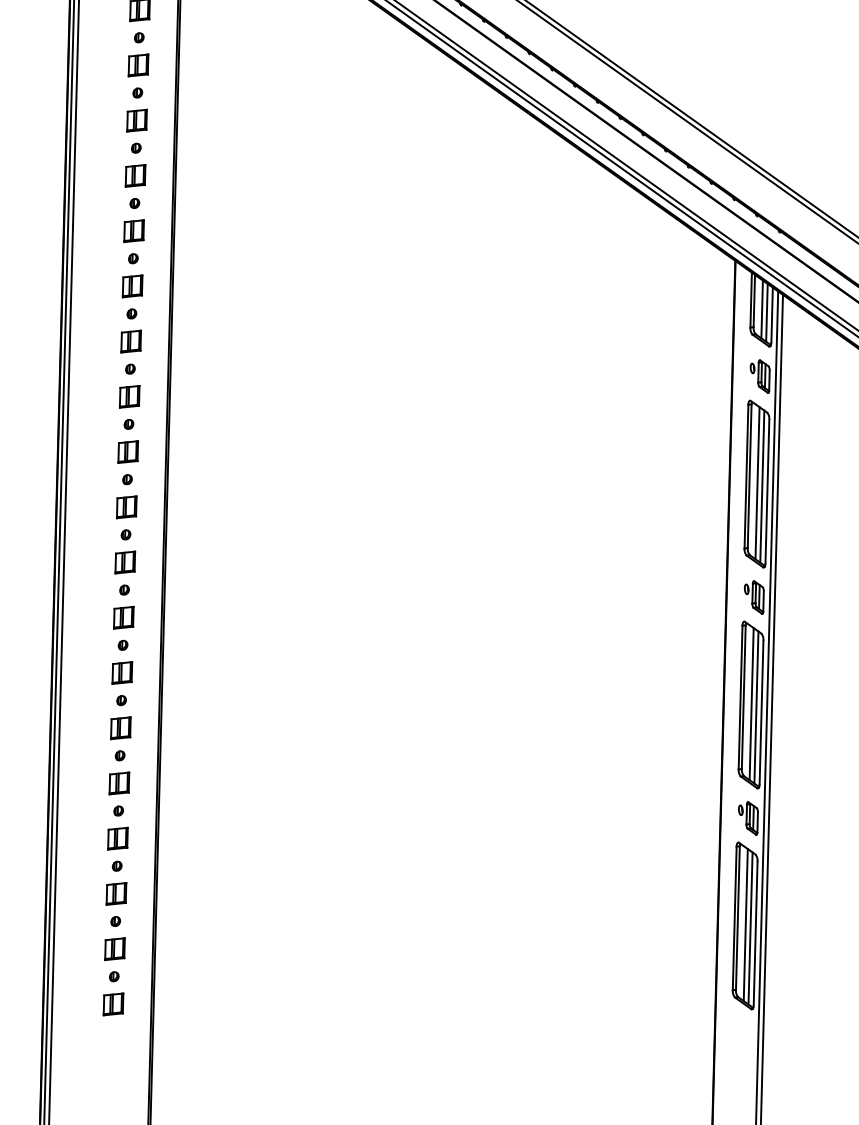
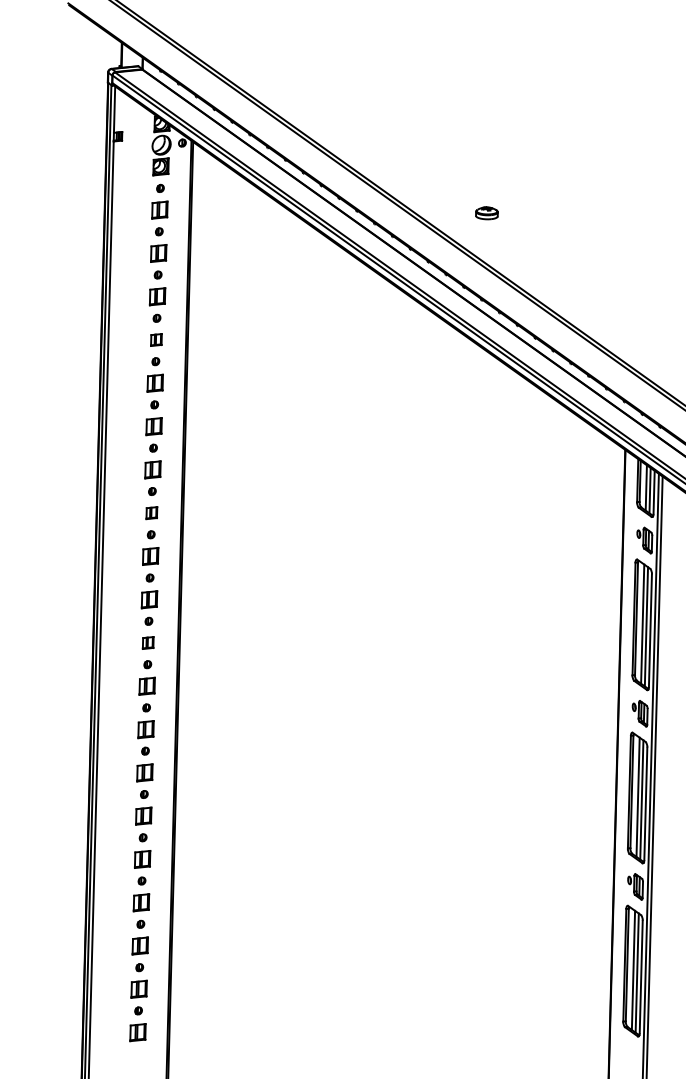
part: (137, 119) -> (156, 339), size x0.7
part: (130, 340) -> (151, 512), size x0.7
part: (125, 506) -> (147, 642), size x0.7

